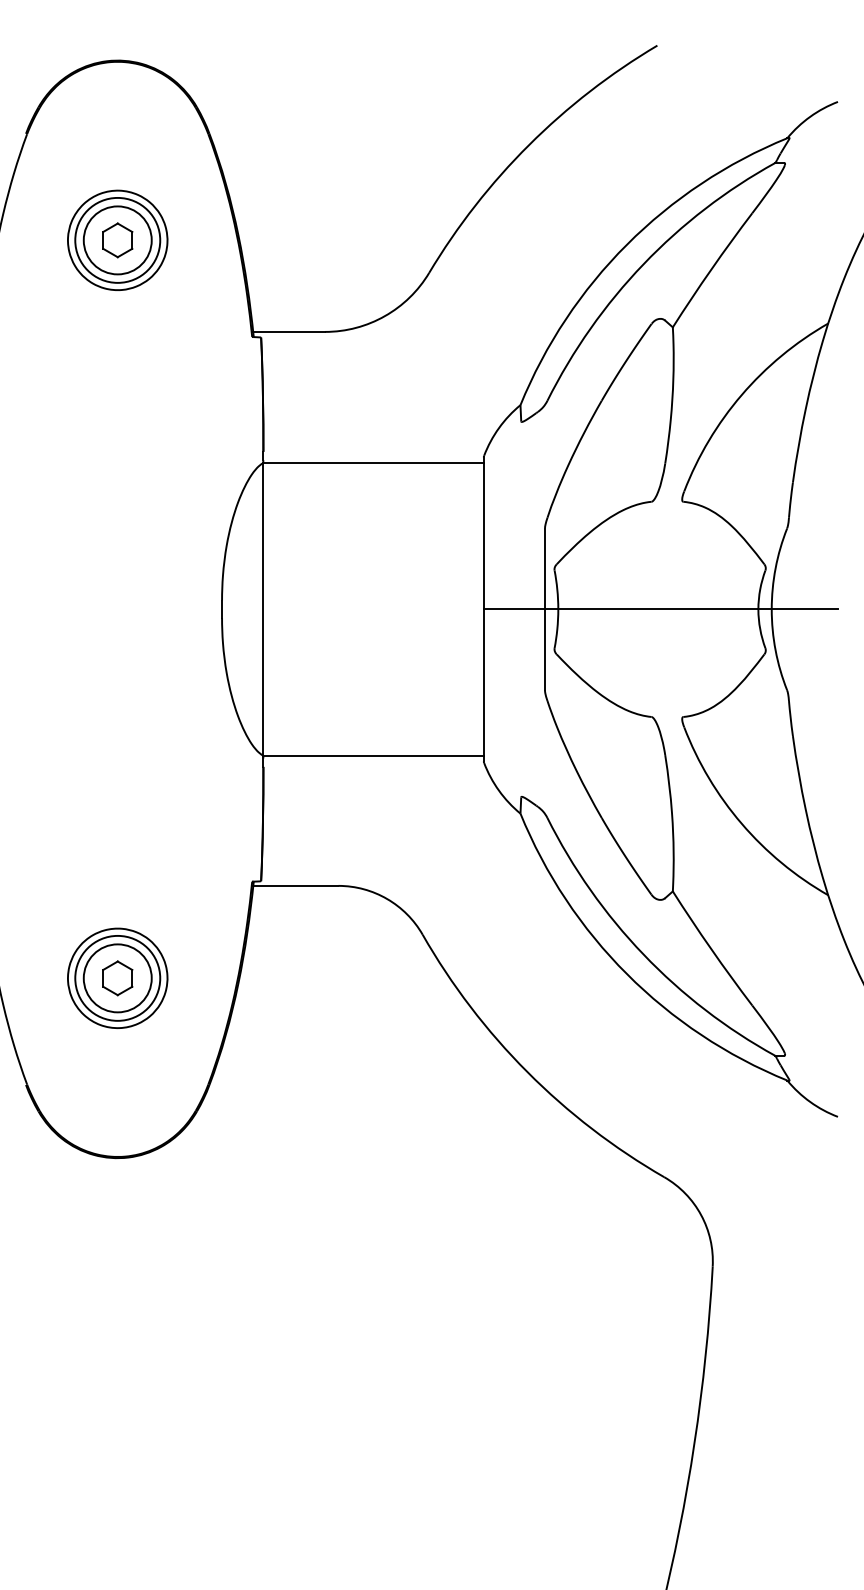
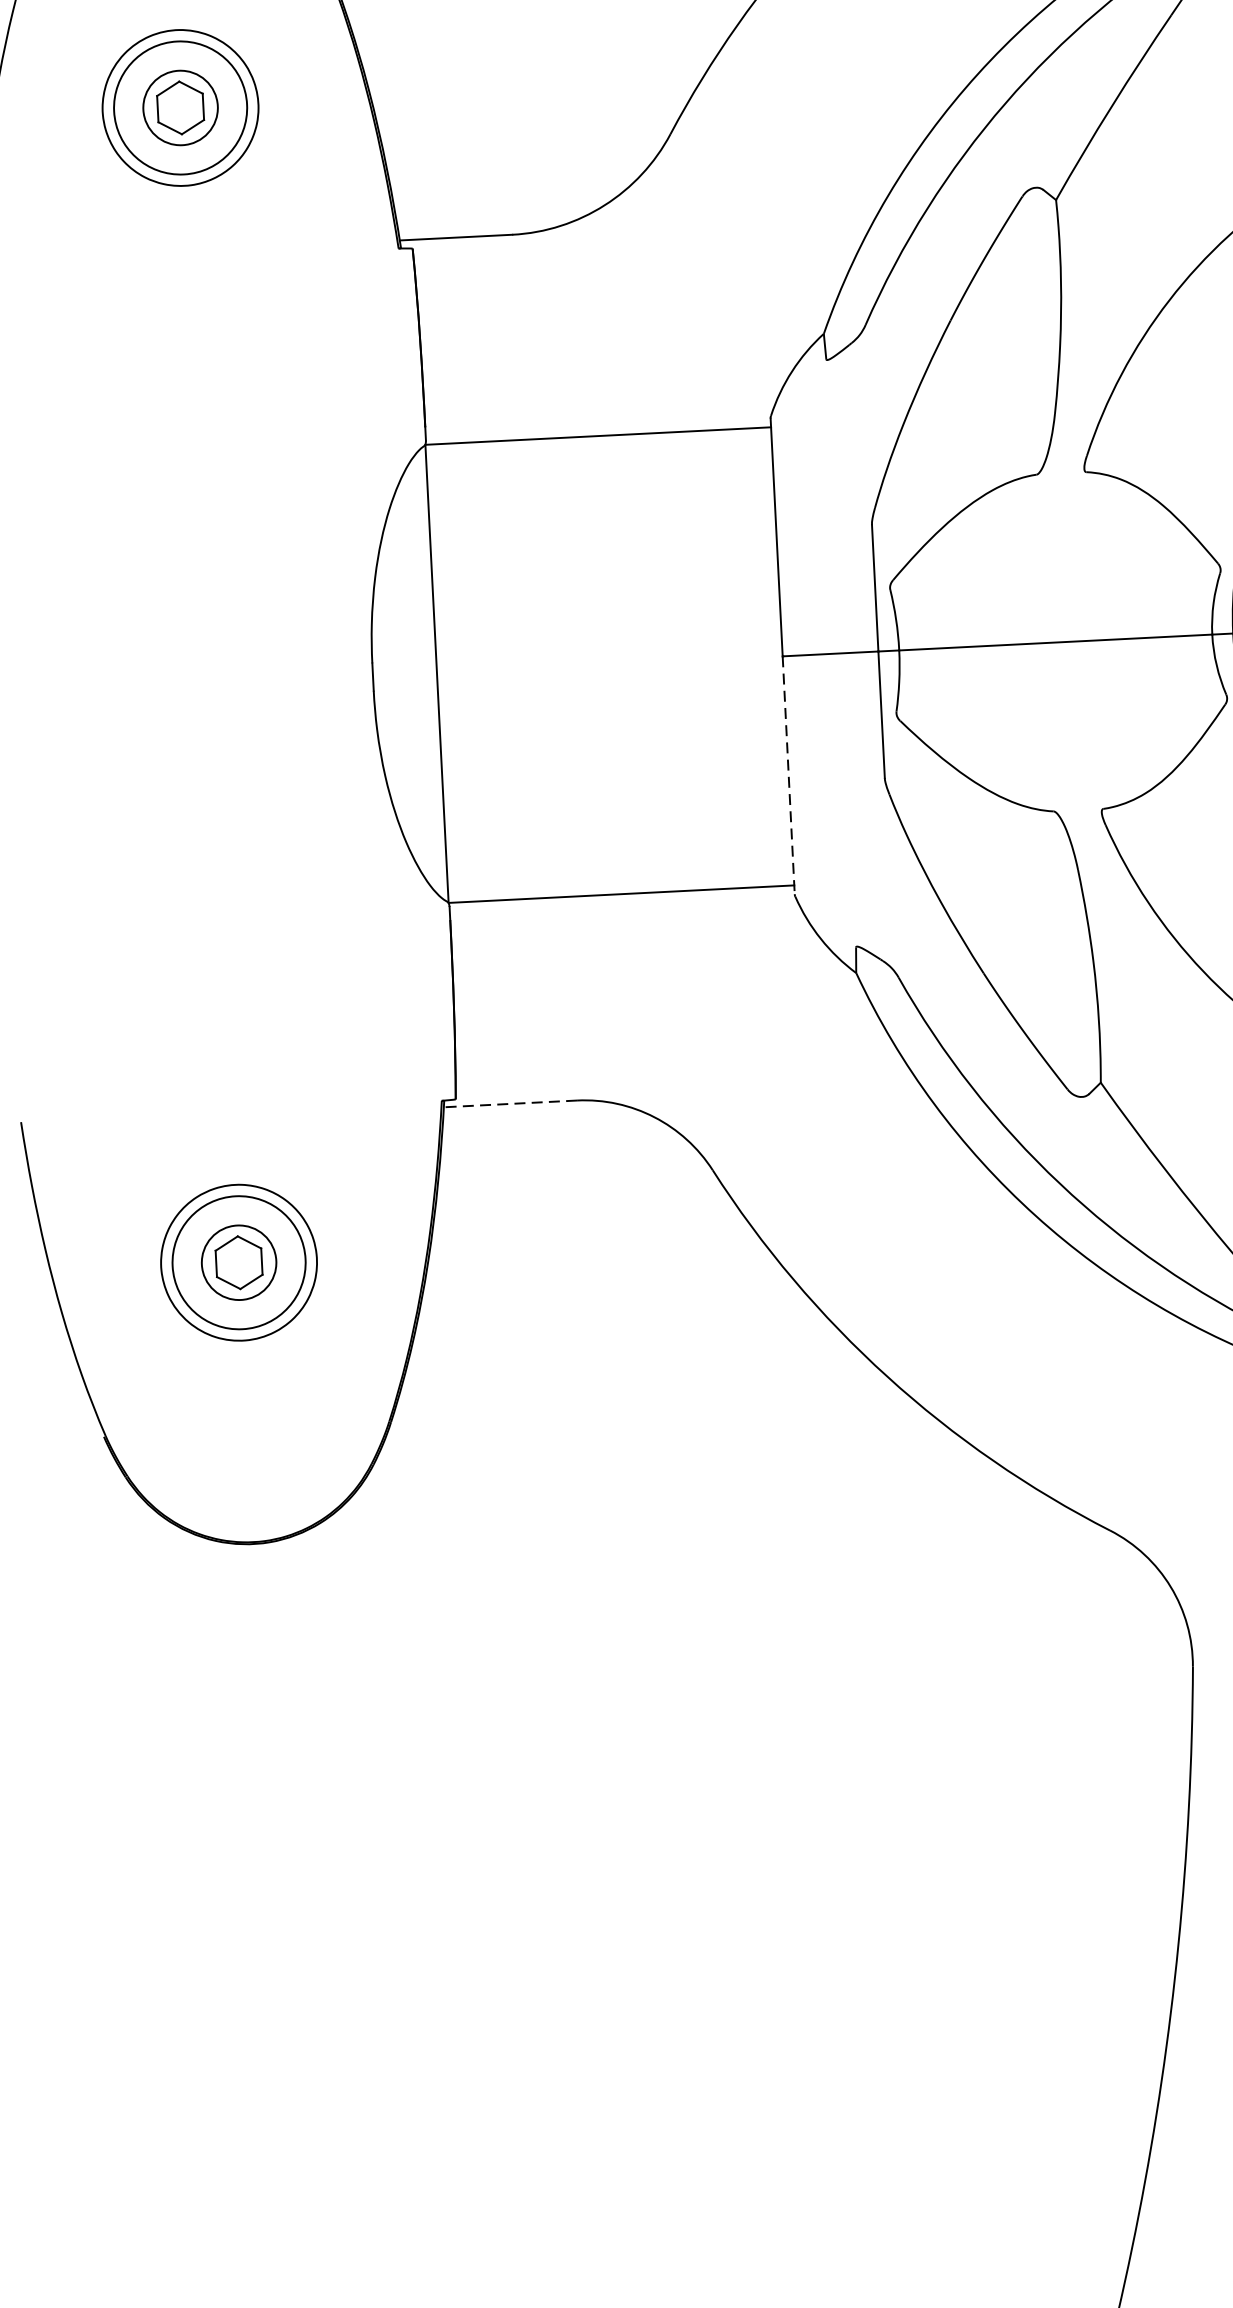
circle: (117, 240) -> (180, 108), size x0.7
line: (483, 685) -> (788, 775), solid -> dashed
line: (295, 885) -> (509, 1103), solid -> dashed
circle: (117, 978) -> (238, 1262), size x0.7

